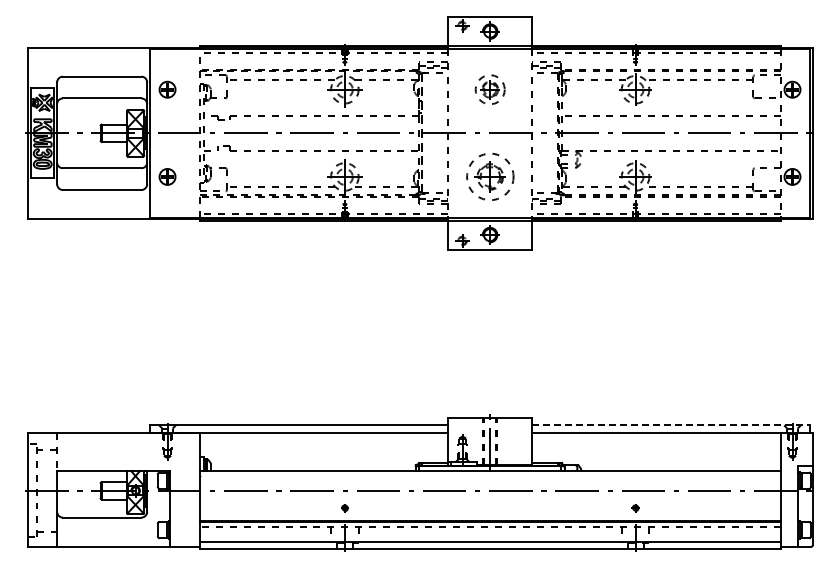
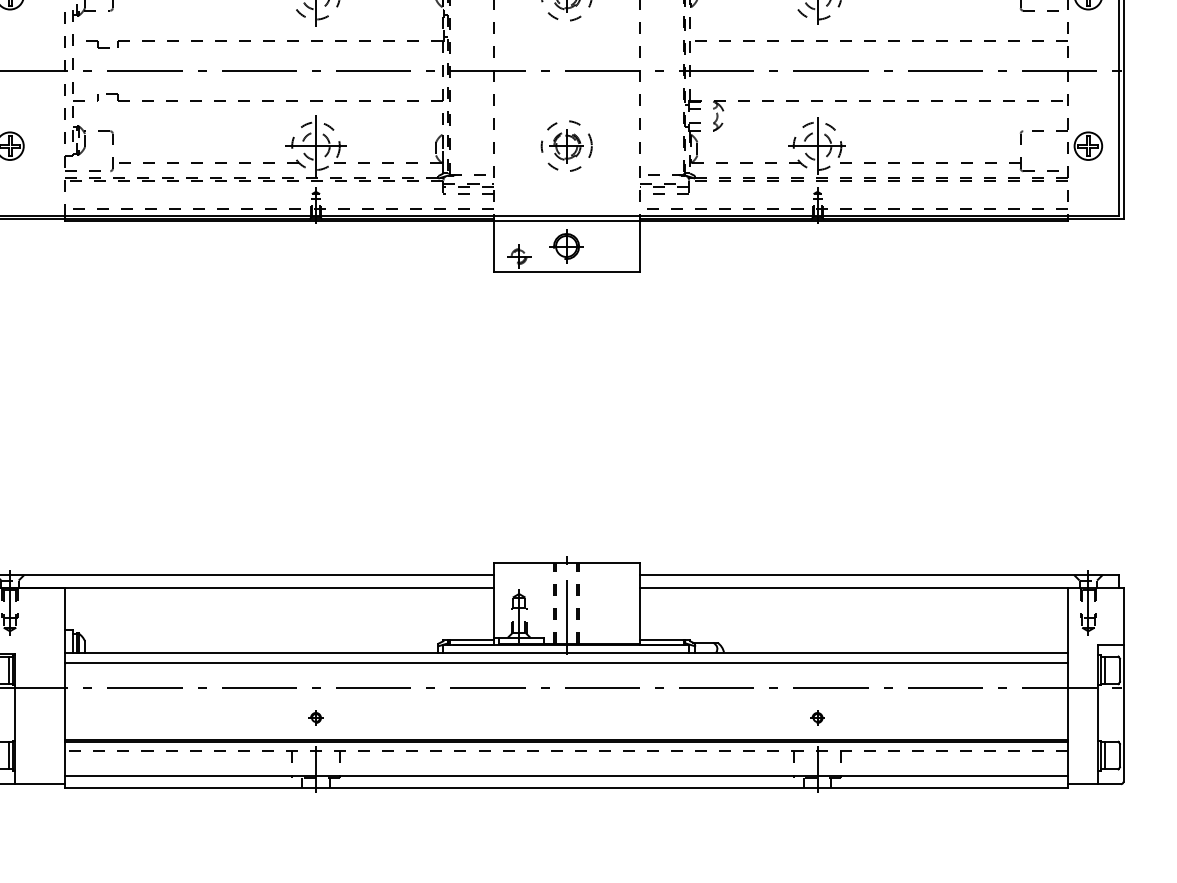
part: (489, 176) -> (565, 145), size x0.62
line: (671, 425) -> (879, 575), dashed -> solid
line: (489, 476) -> (565, 663), added

